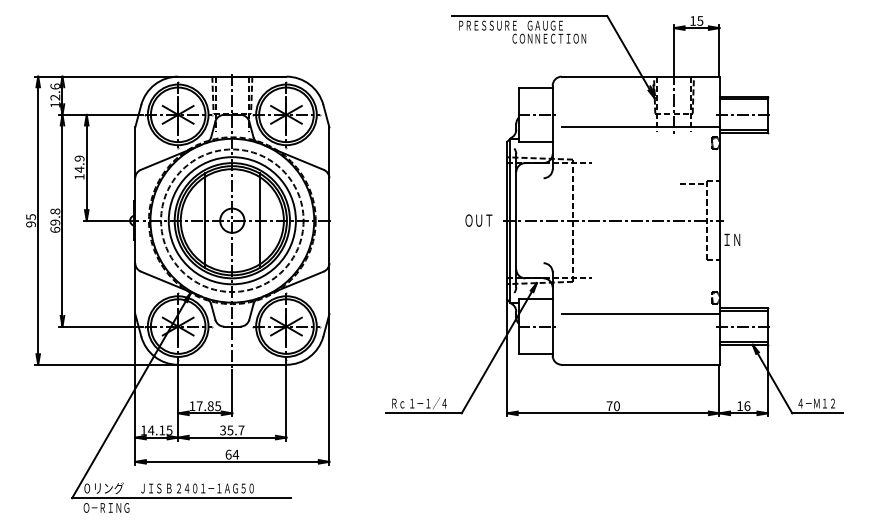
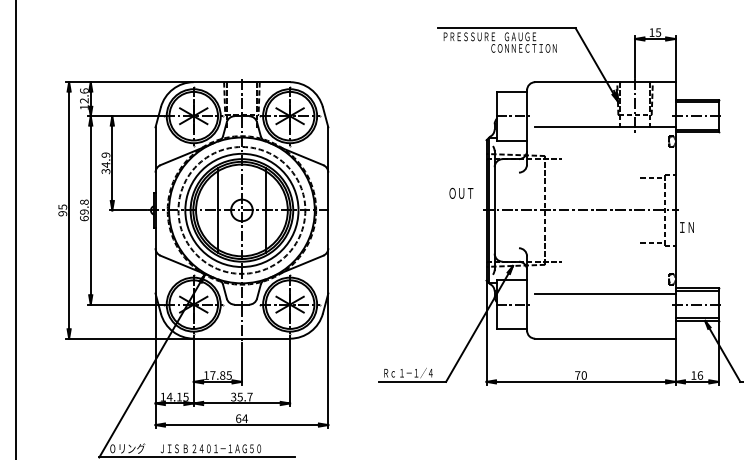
text: (79, 176) -> (105, 171), 14.9 -> 34.9
text: (478, 220) -> (461, 193), moved
line: (693, 257) -> (652, 243), added

